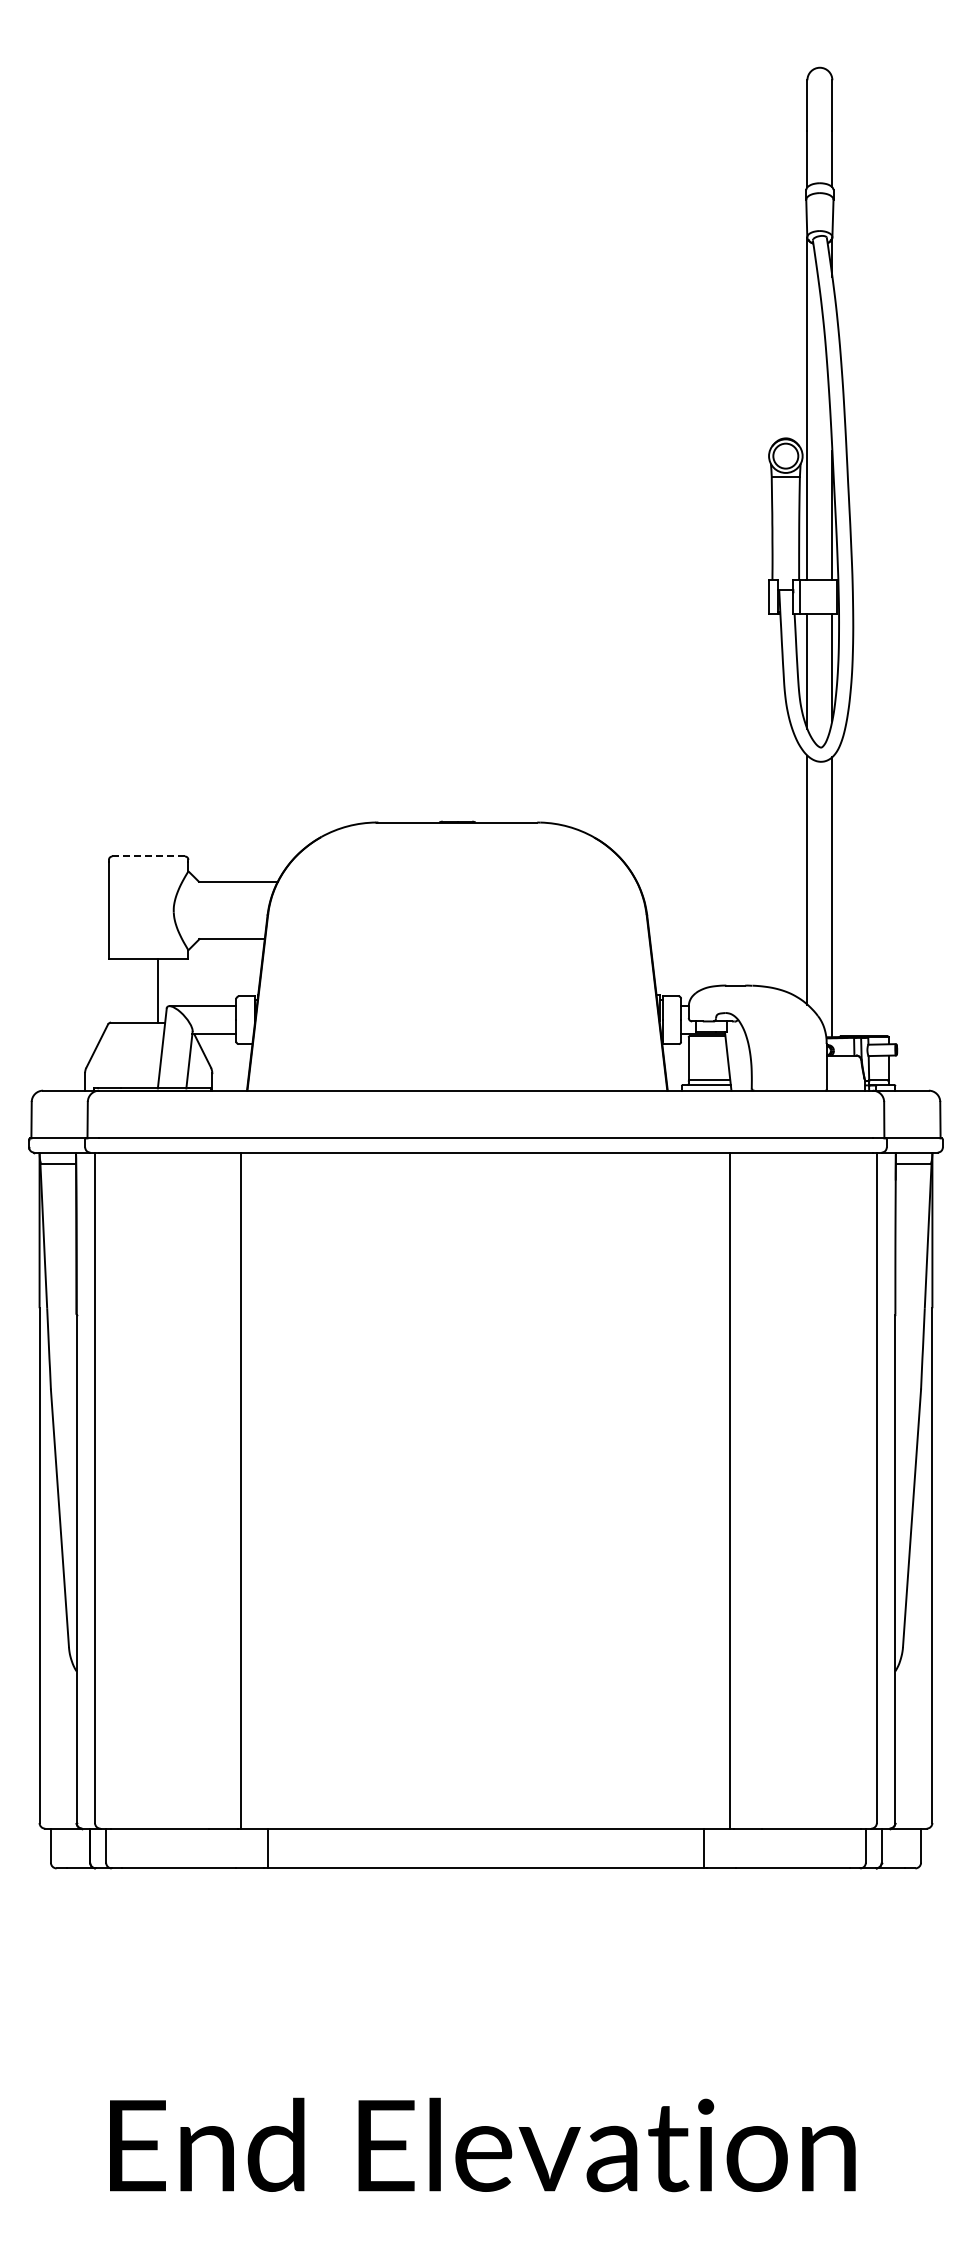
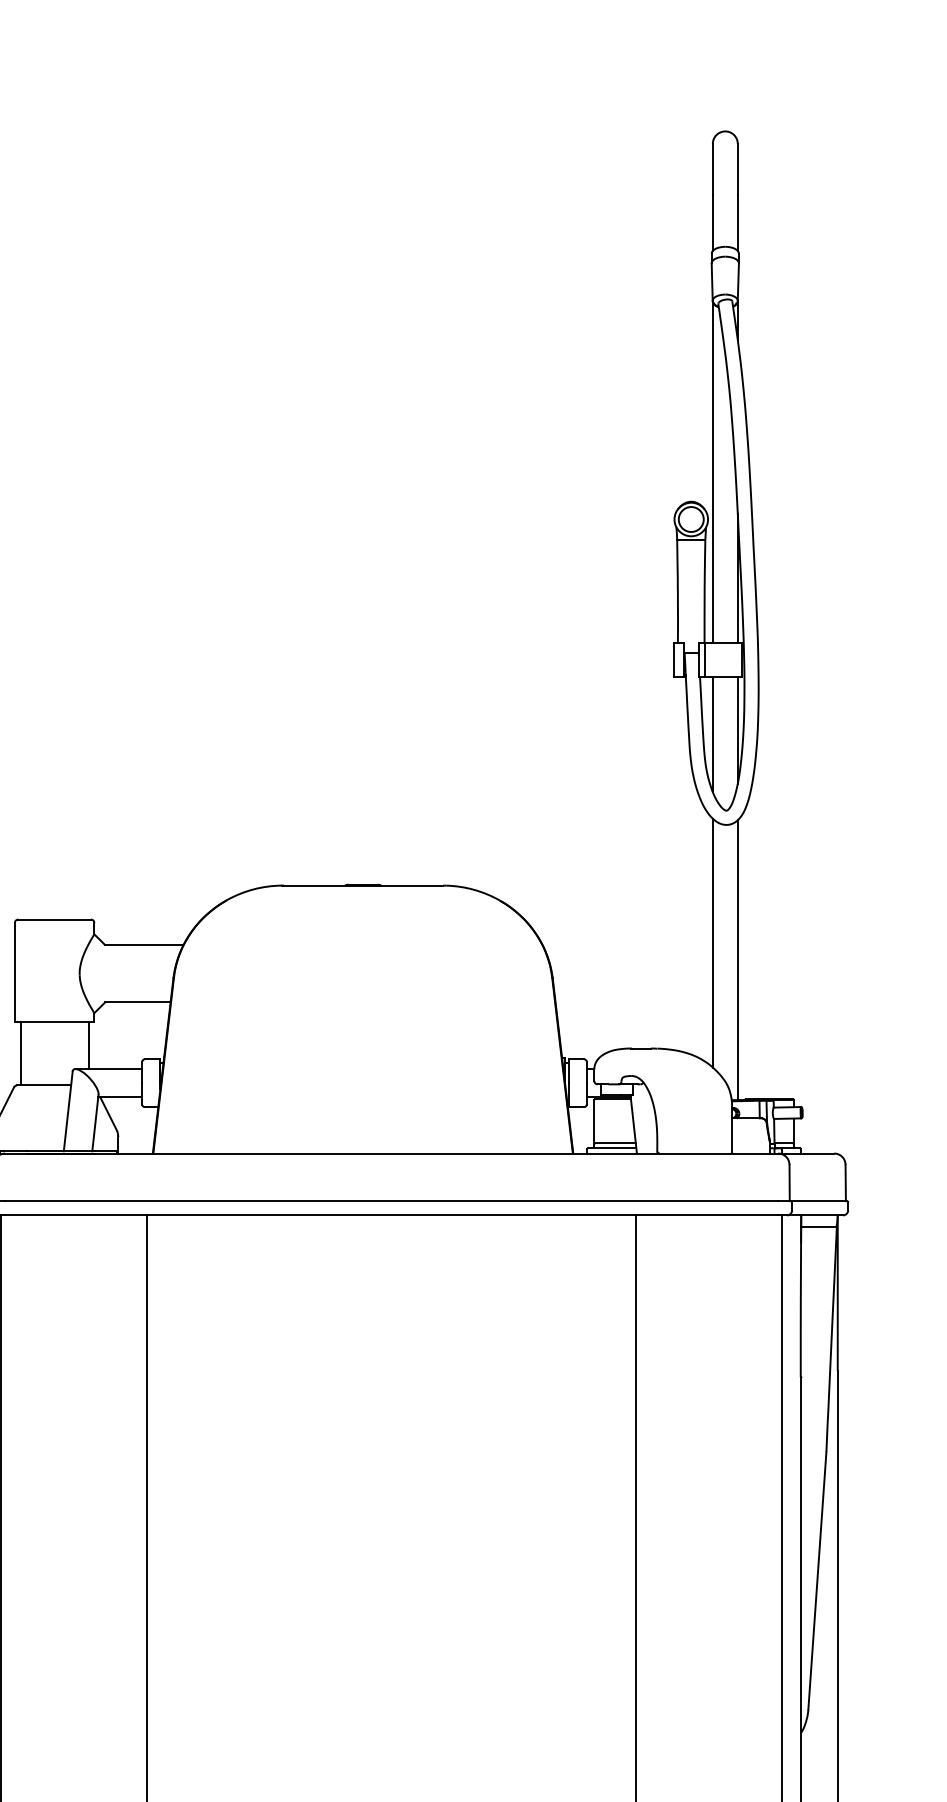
line: (149, 856) -> (55, 919), dashed -> solid
line: (182, 982) -> (88, 1045), added
line: (157, 990) -> (20, 1053), moved

